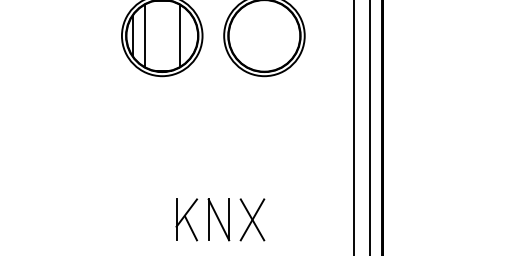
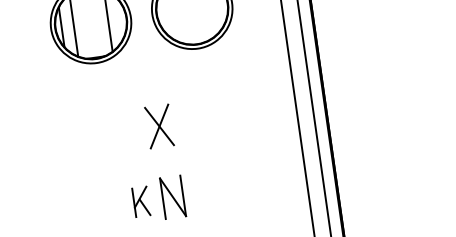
part: (186, 219) -> (140, 201), size x0.7
part: (252, 219) -> (159, 126), moved

